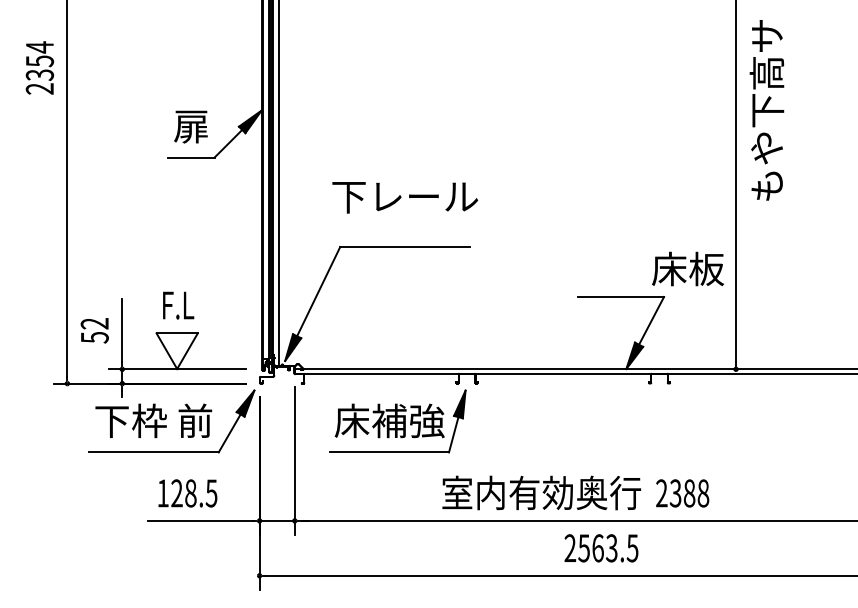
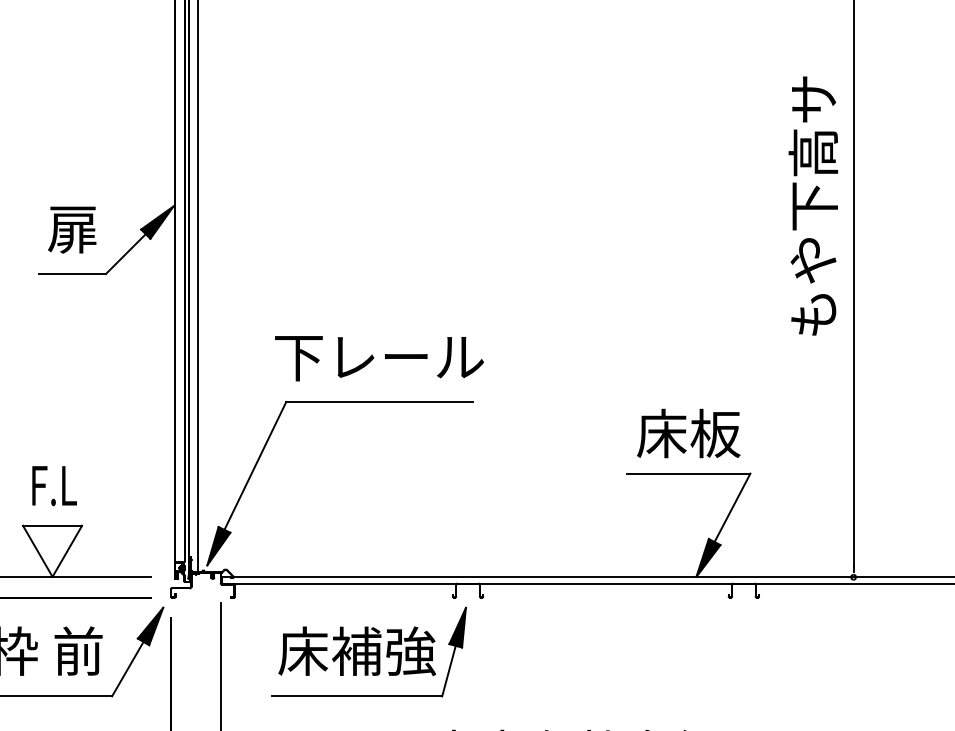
text: (766, 110) -> (812, 206), moved
text: (405, 197) -> (379, 358), moved
text: (687, 268) -> (688, 432), moved

